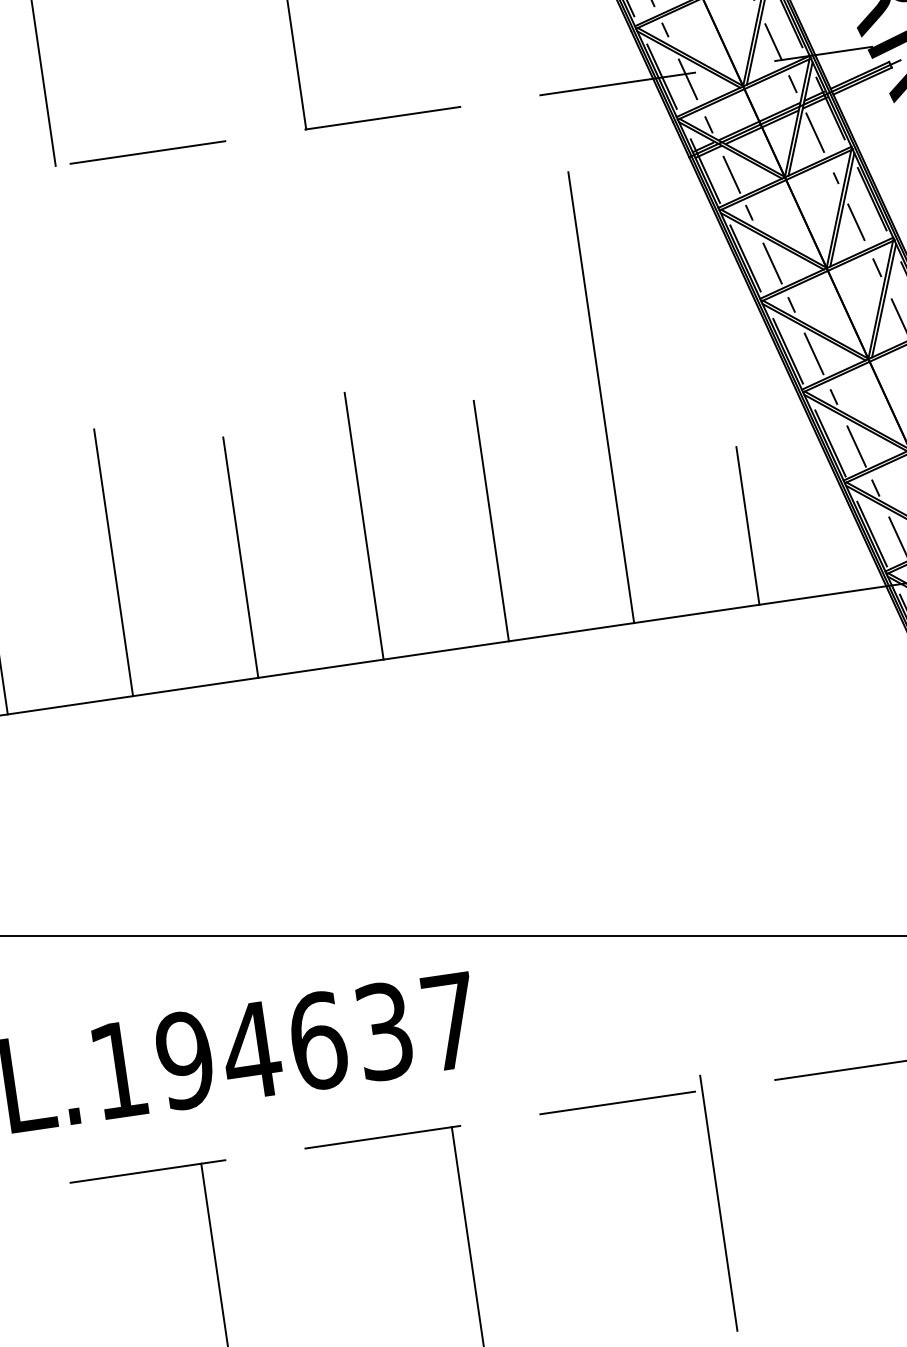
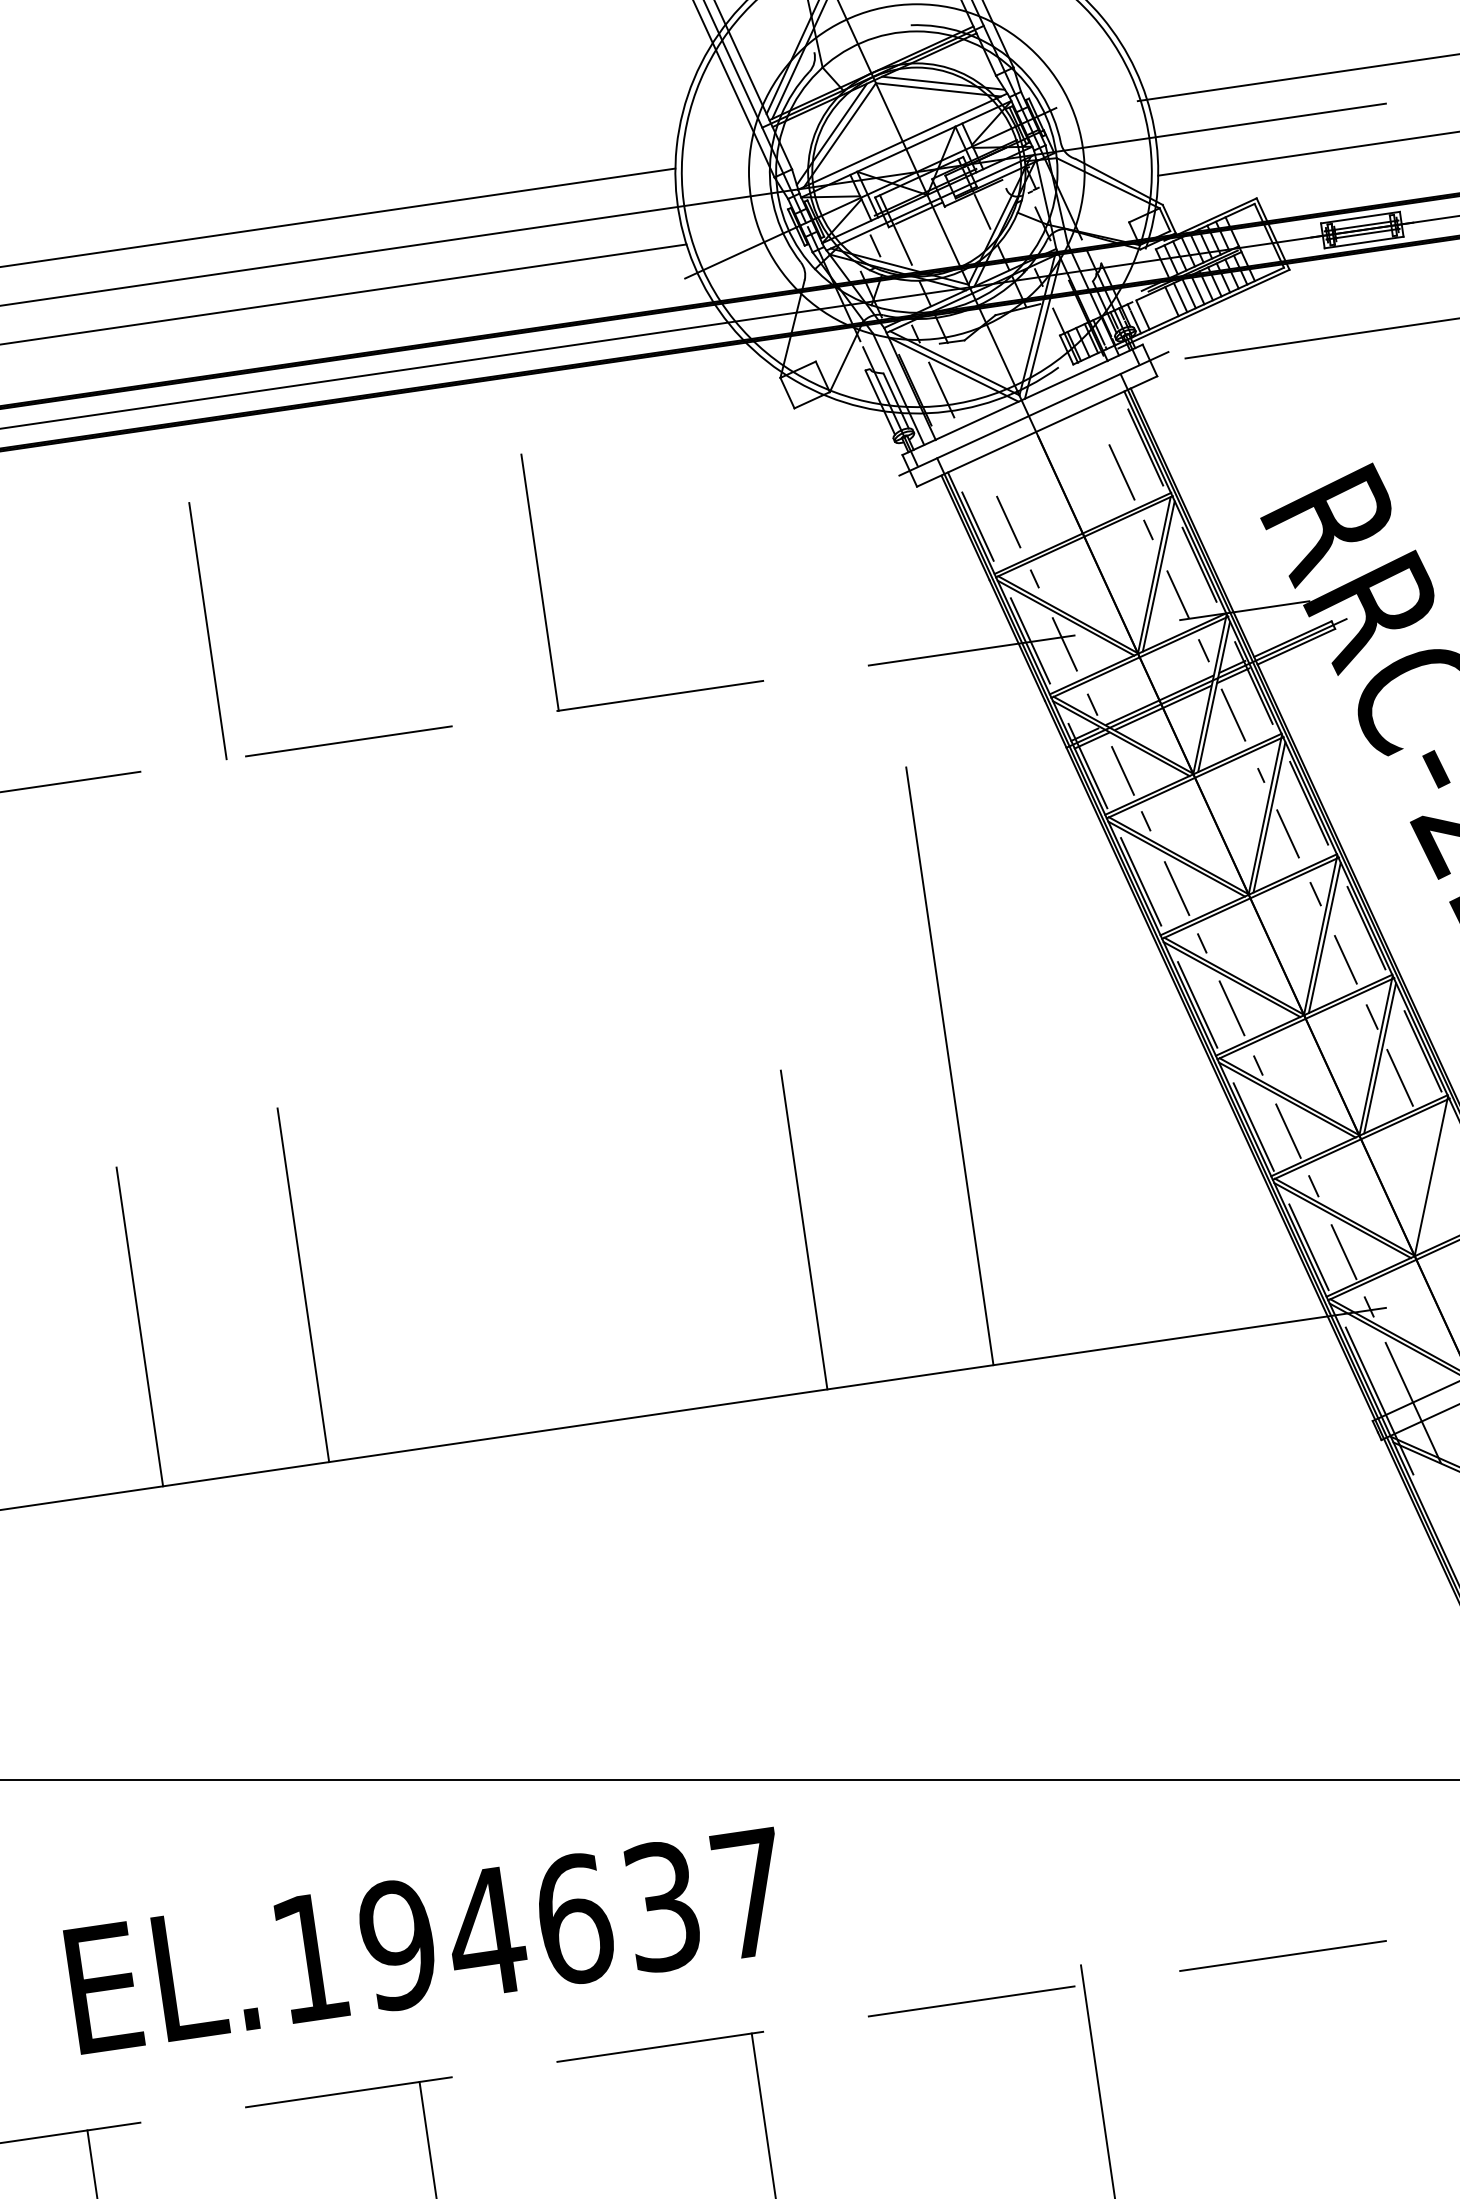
line: (364, 525) -> (635, 1236), removed
line: (748, 525) -> (1144, 1235), removed
line: (240, 557) -> (471, 1278), removed

